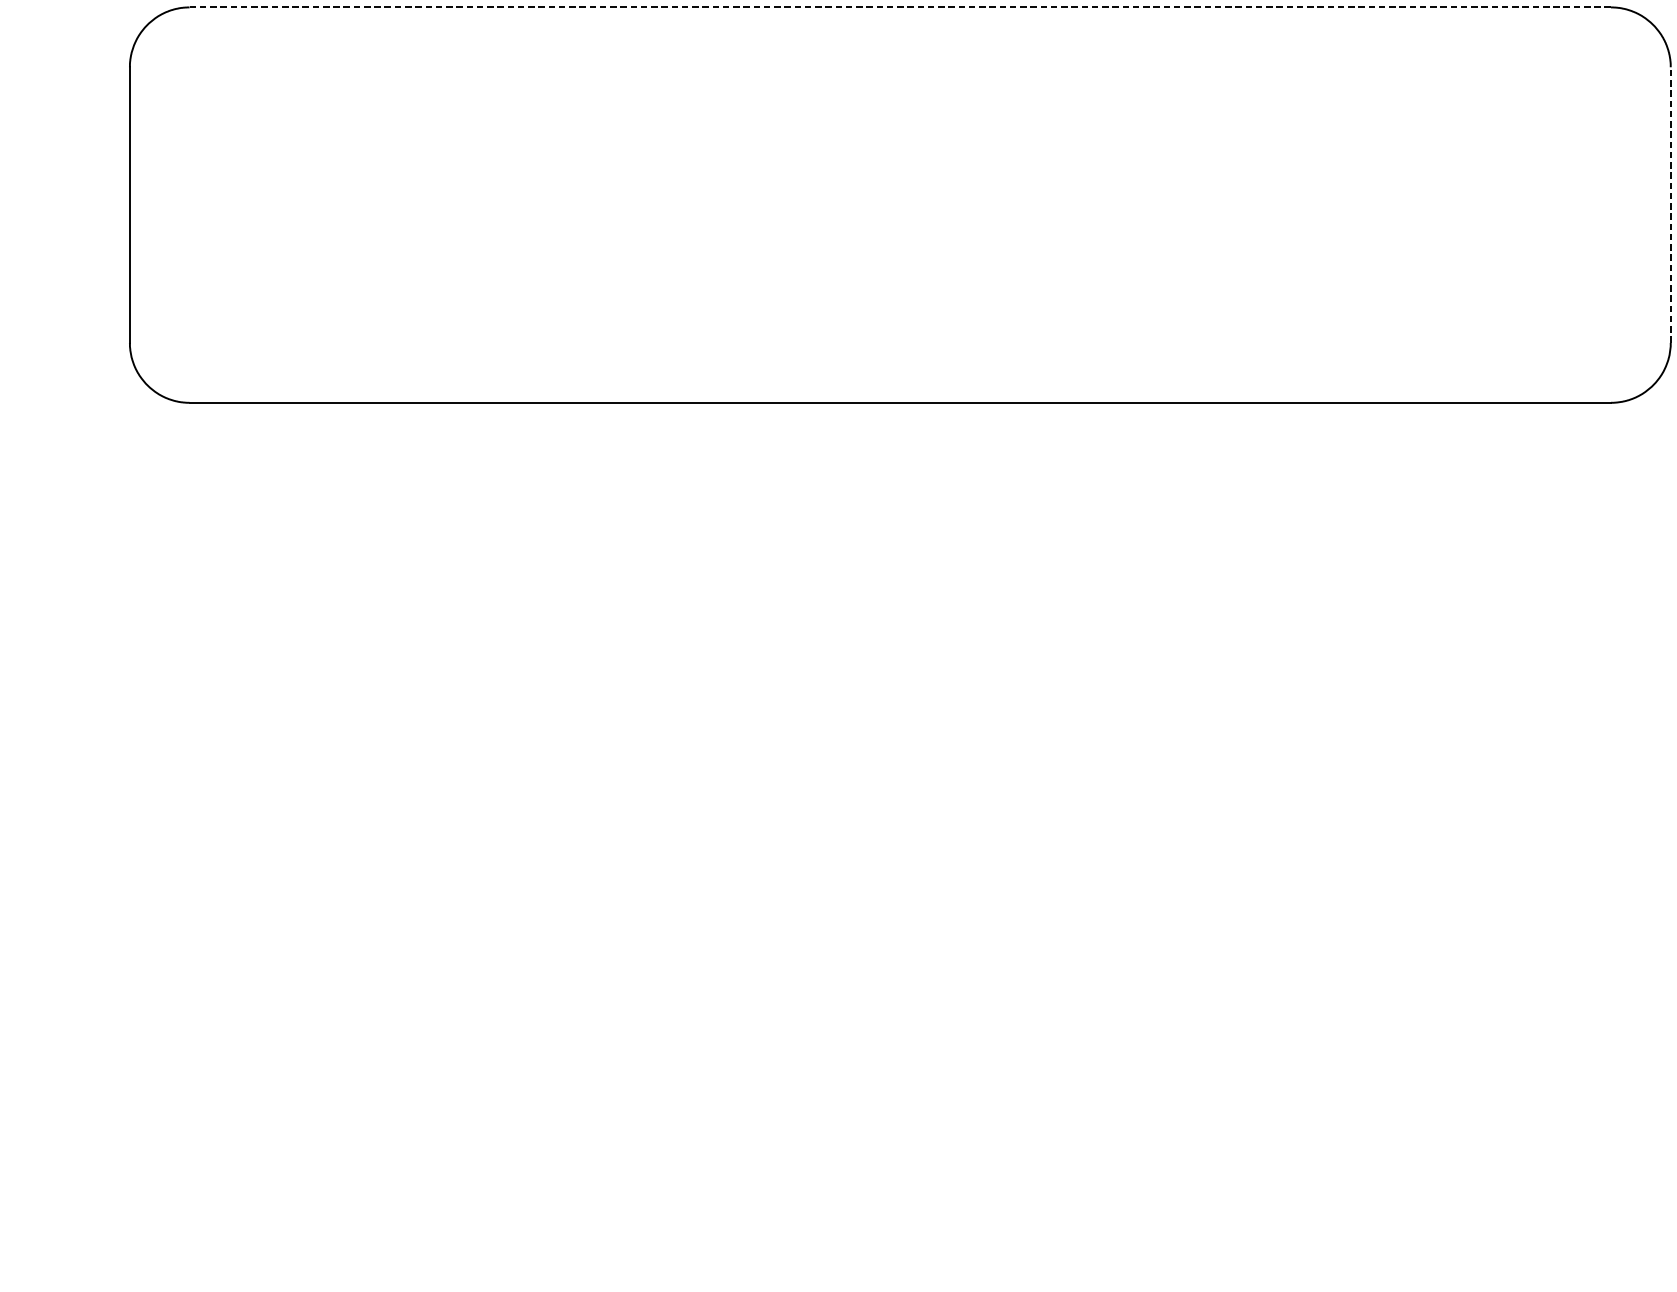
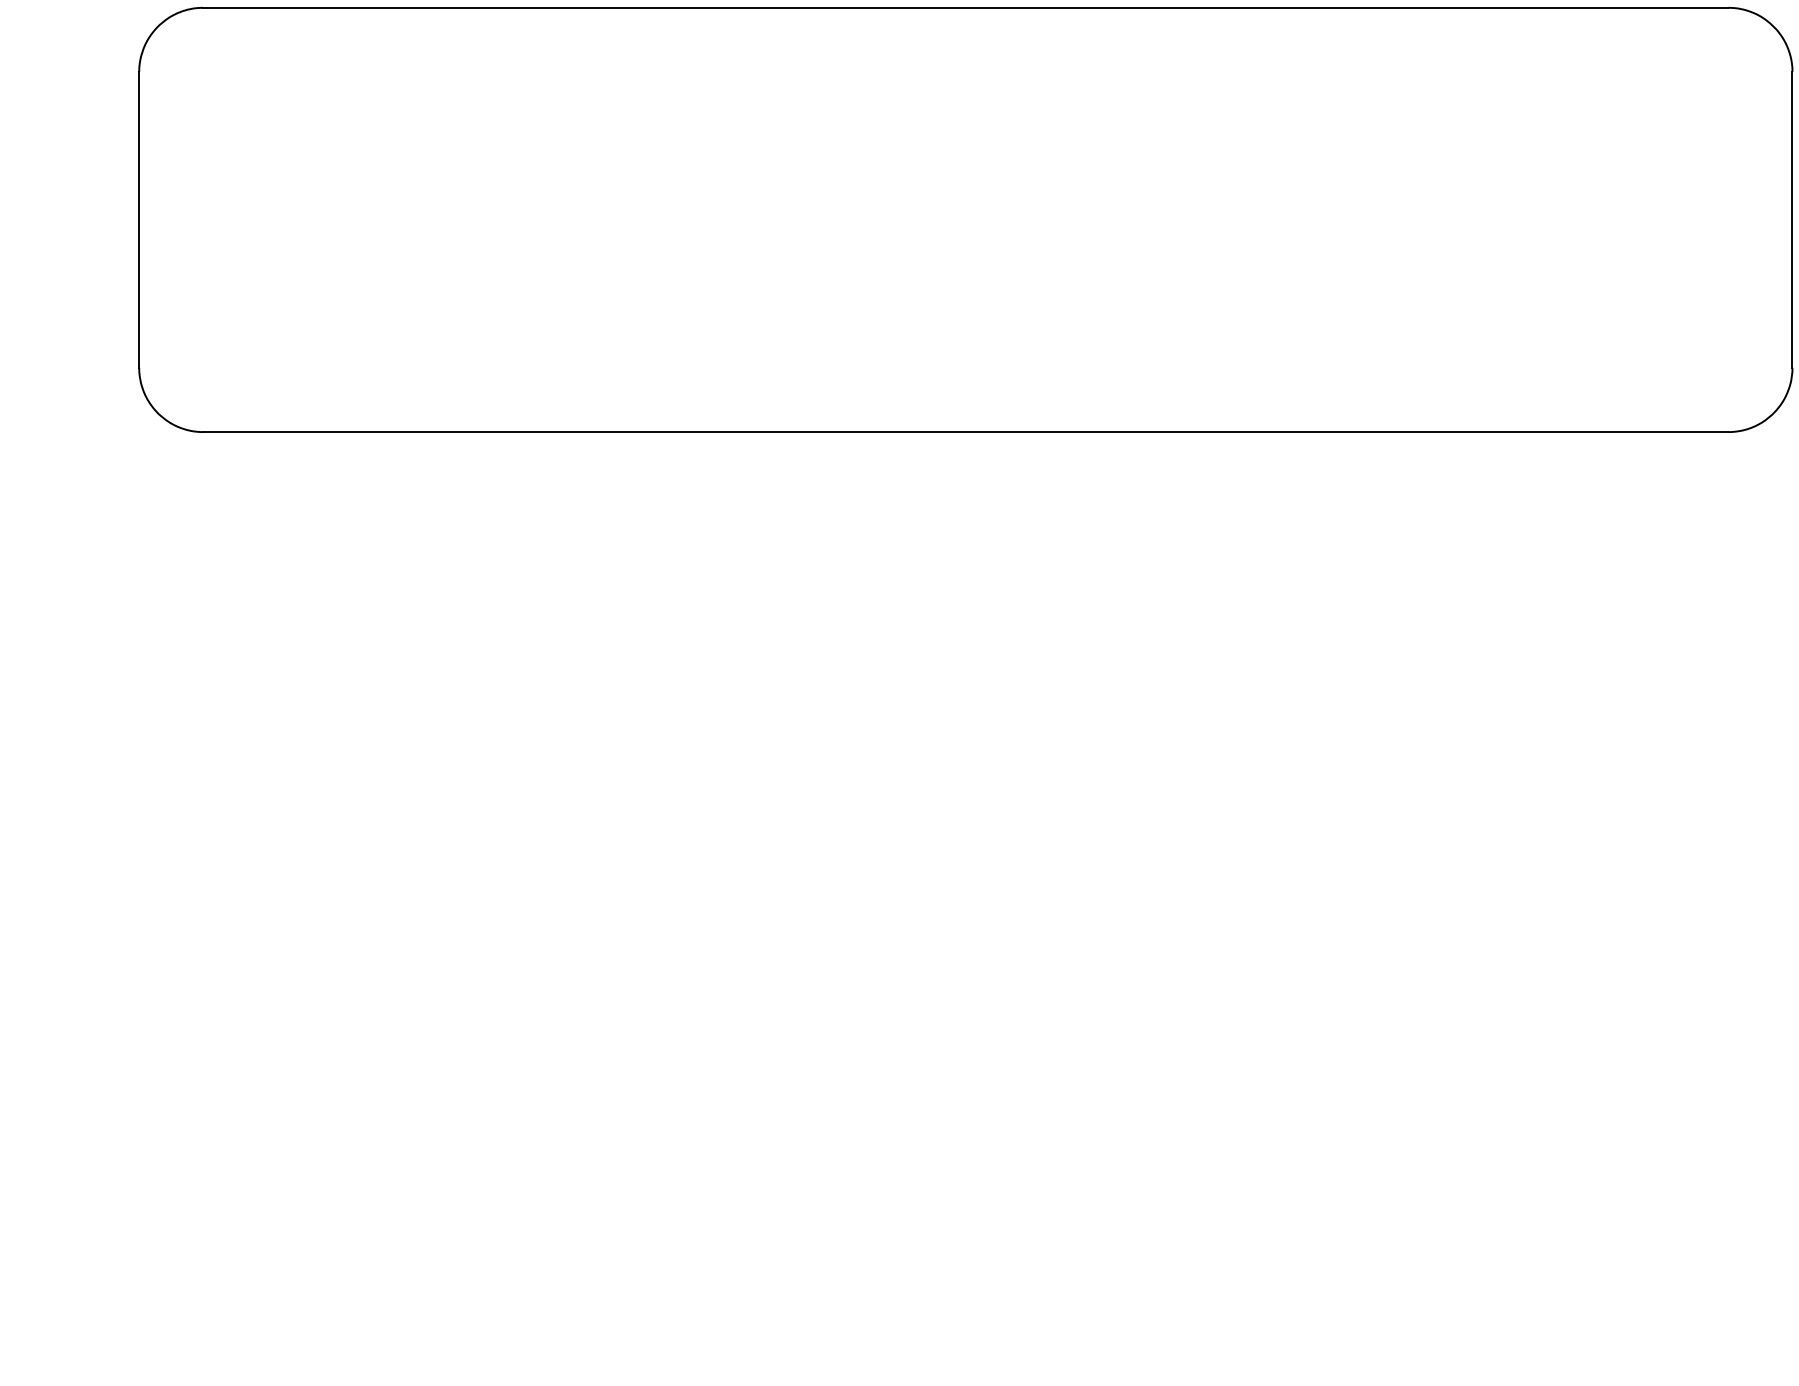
line: (900, 7) -> (965, 7), dashed -> solid
line: (1670, 204) -> (1792, 219), dashed -> solid

